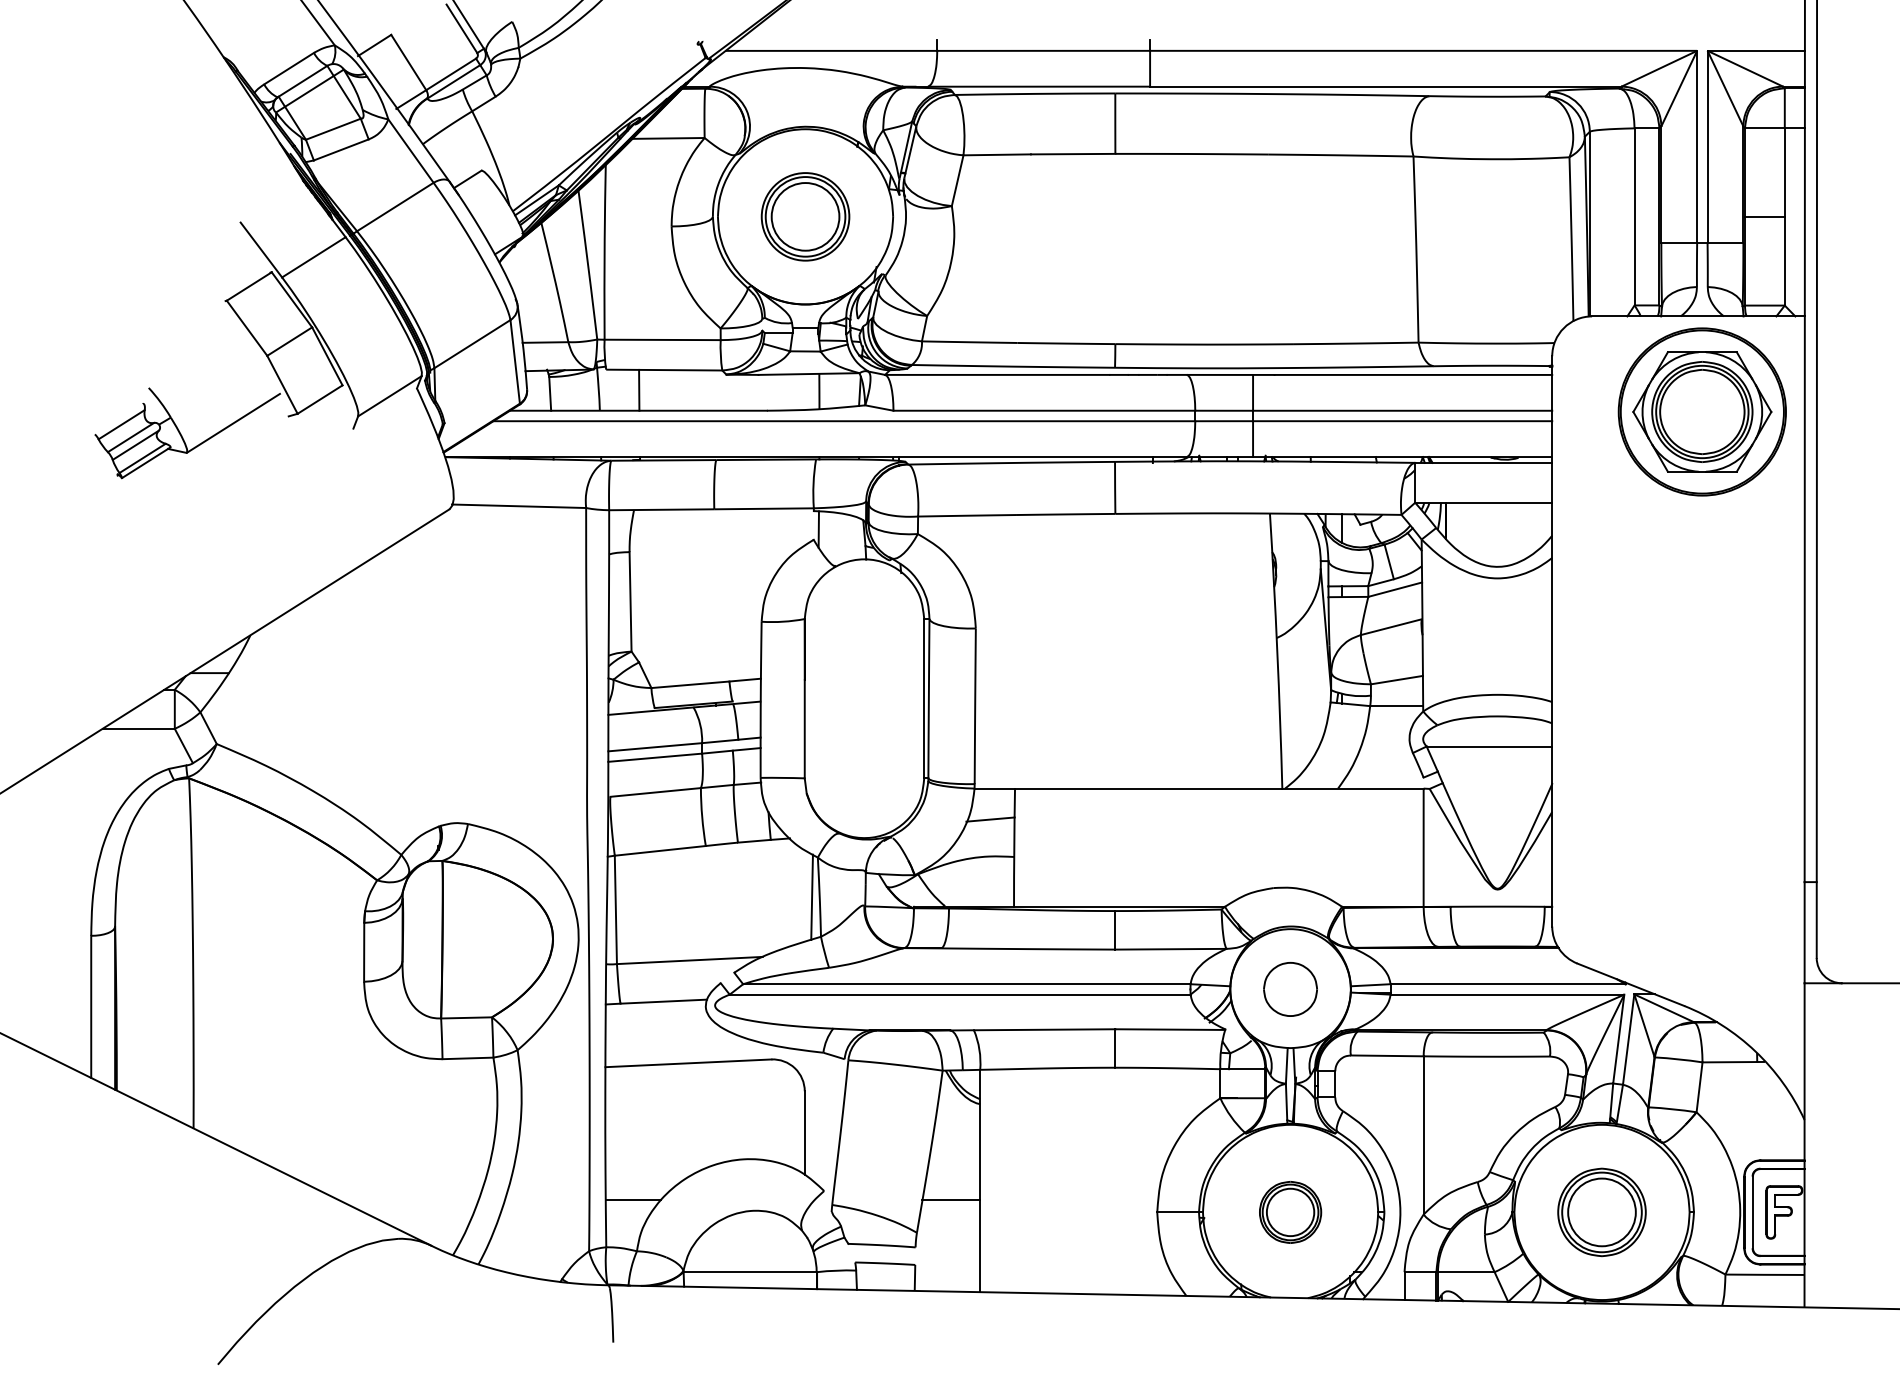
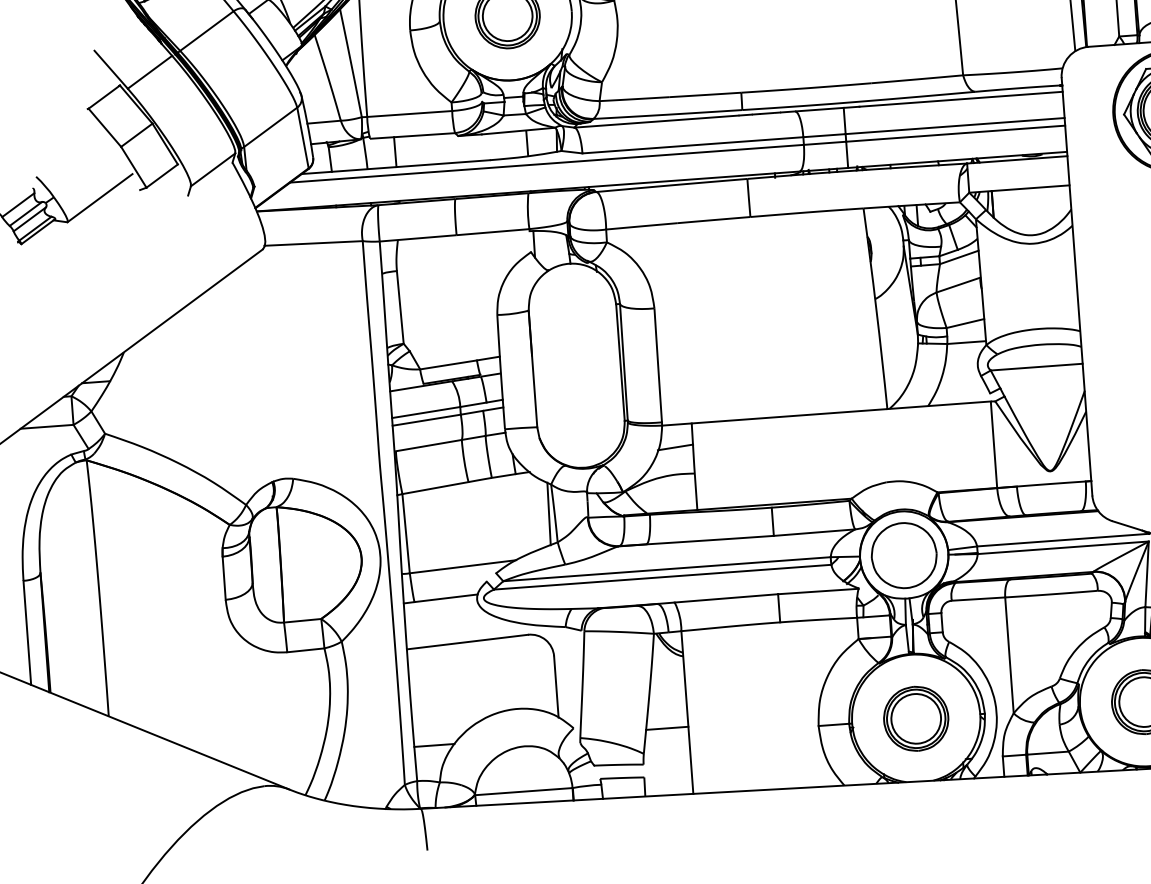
part: (1290, 989) -> (904, 555), size x1.67
part: (1290, 1212) -> (916, 718), size x1.43

